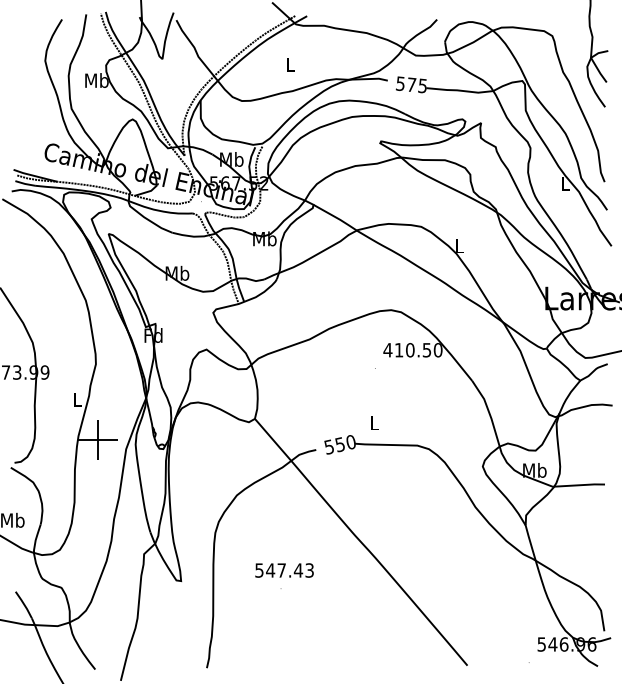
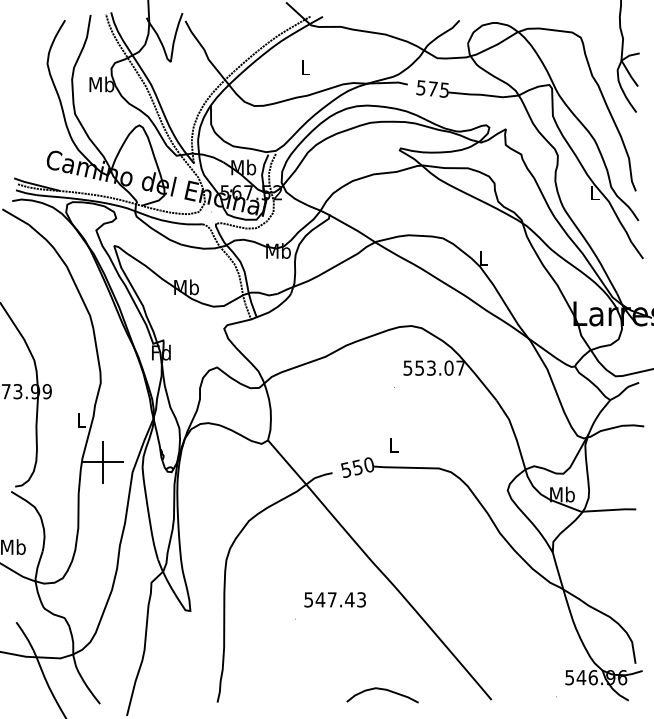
text: (413, 349) -> (434, 367), 410.50 -> 553.07
text: (283, 570) -> (334, 599), moved
curve: (363, 656) -> (382, 690), added

